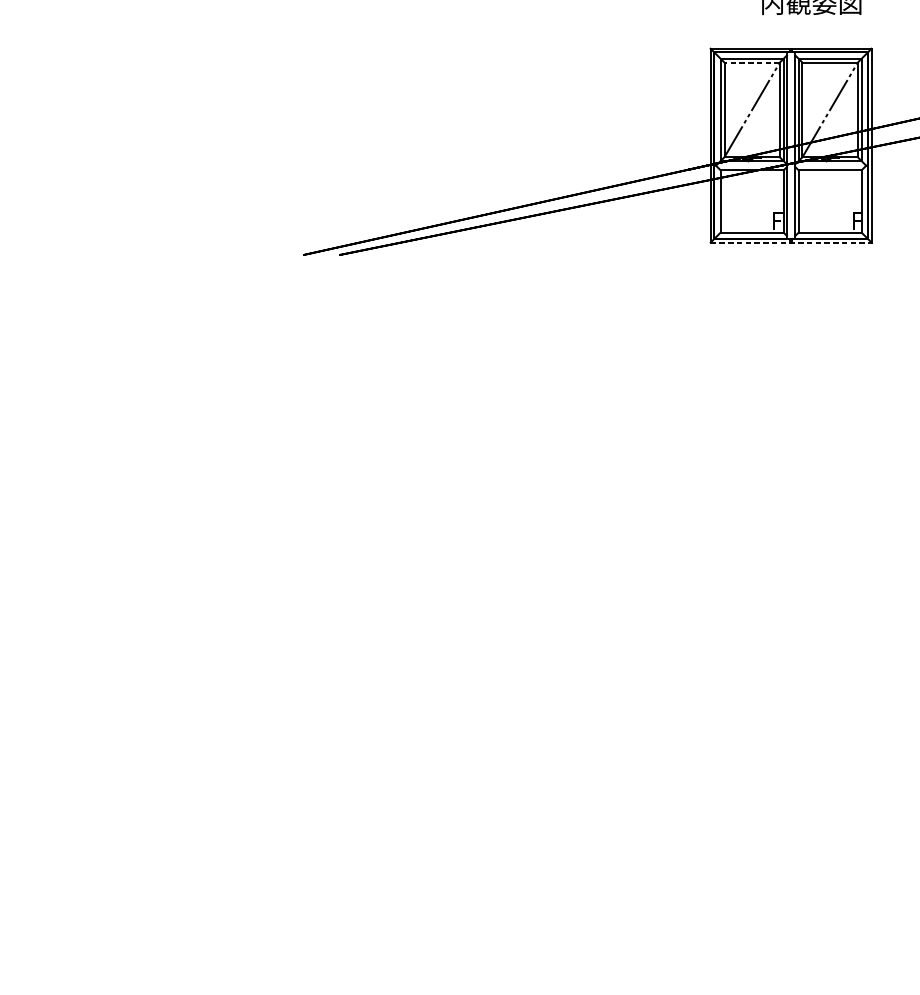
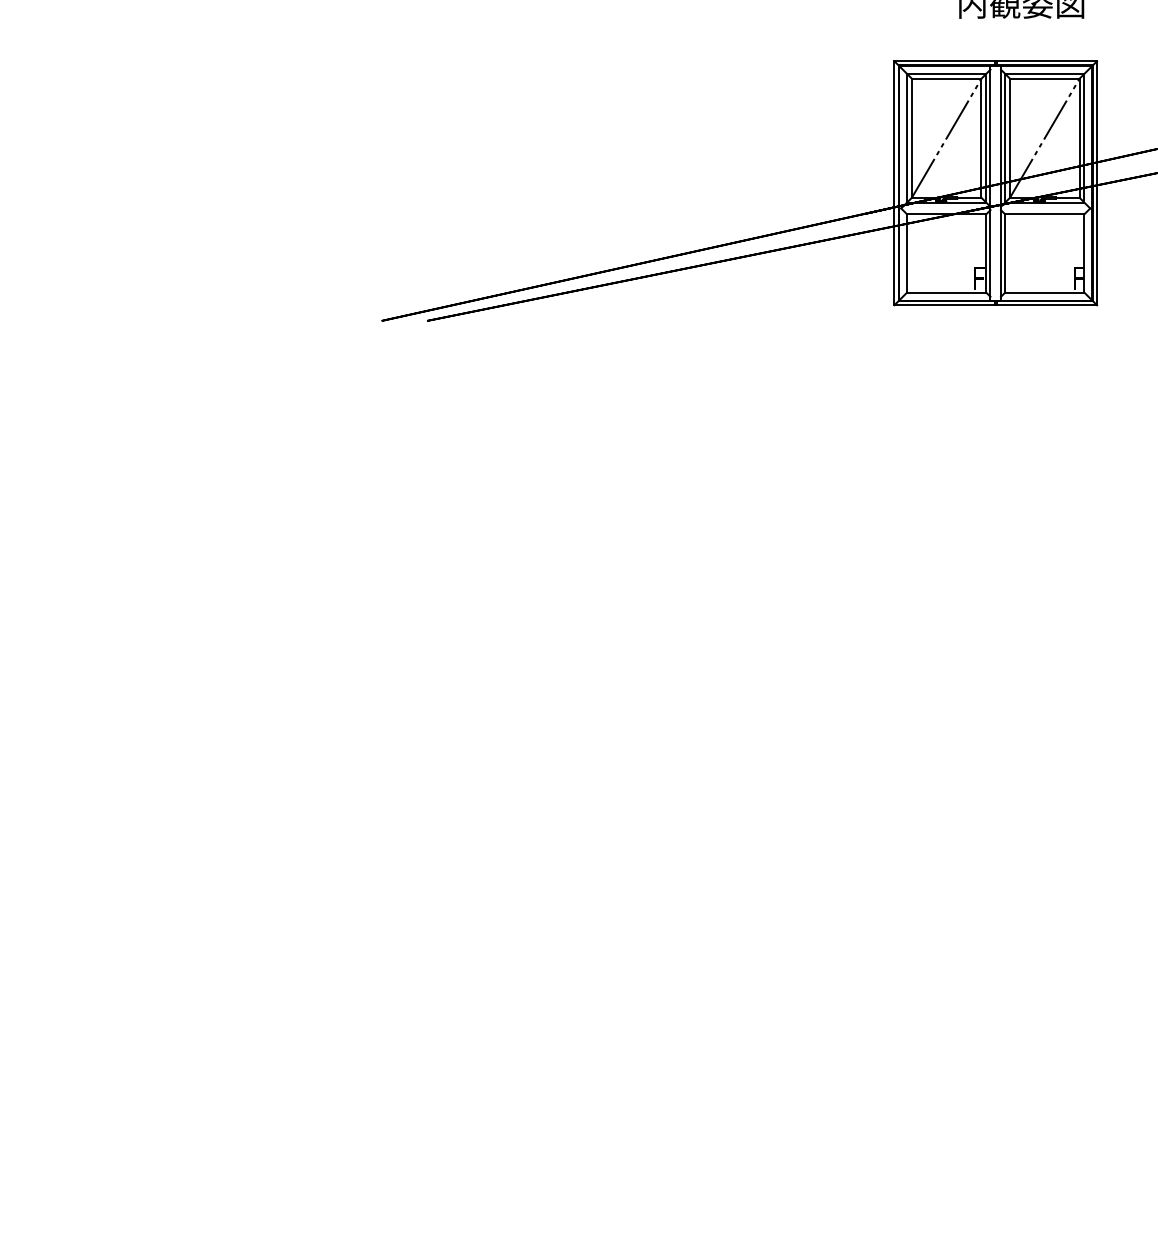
line: (752, 62) -> (946, 78), dashed -> solid
line: (791, 242) -> (996, 305), dashed -> solid

